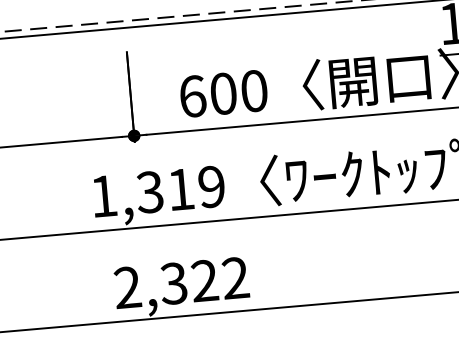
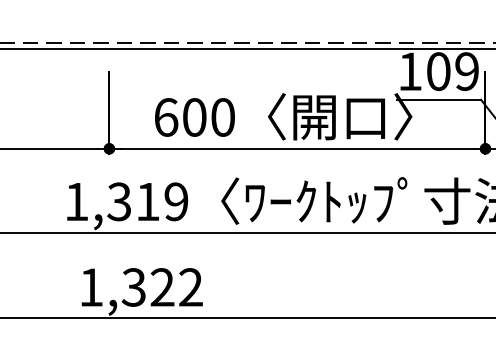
text: (127, 287) -> (91, 287), 2,322 -> 1,322

